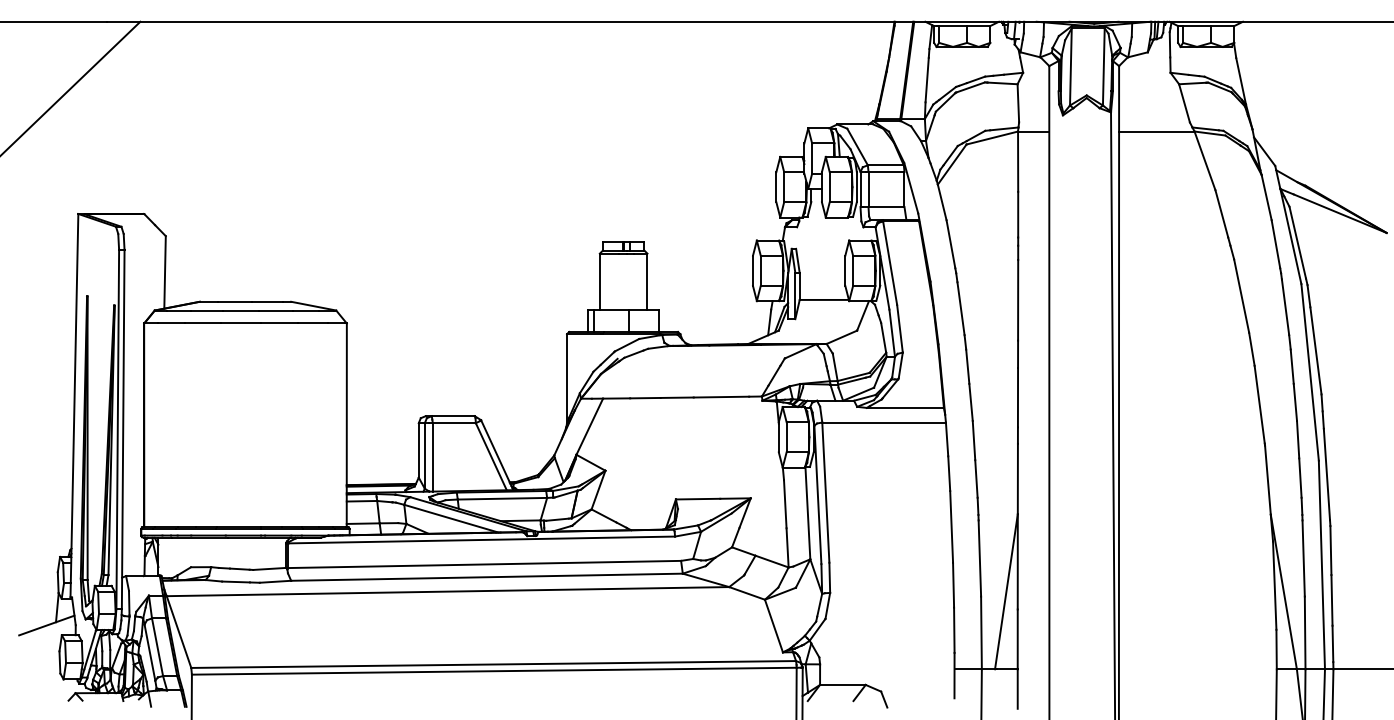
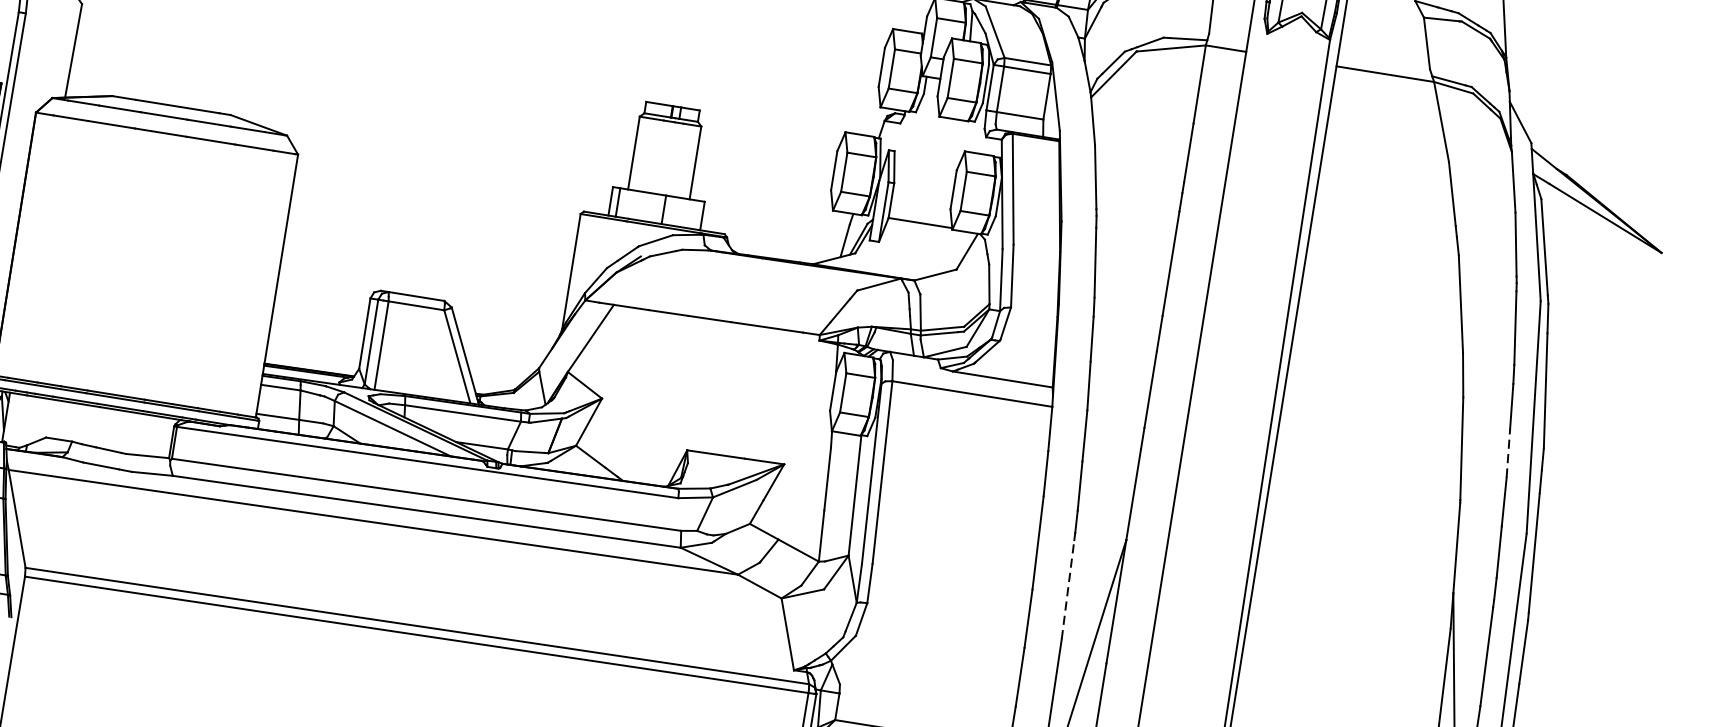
line: (1295, 402) -> (1508, 453), solid -> dashed
line: (979, 558) -> (1067, 589), solid -> dashed

